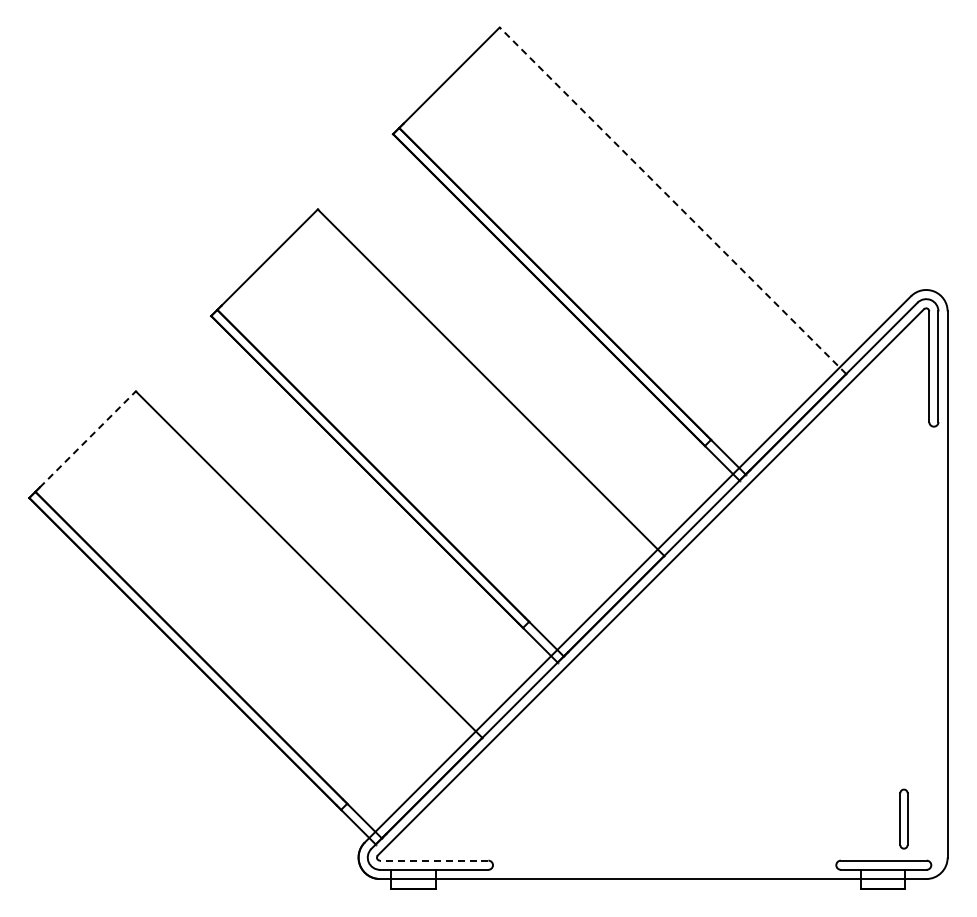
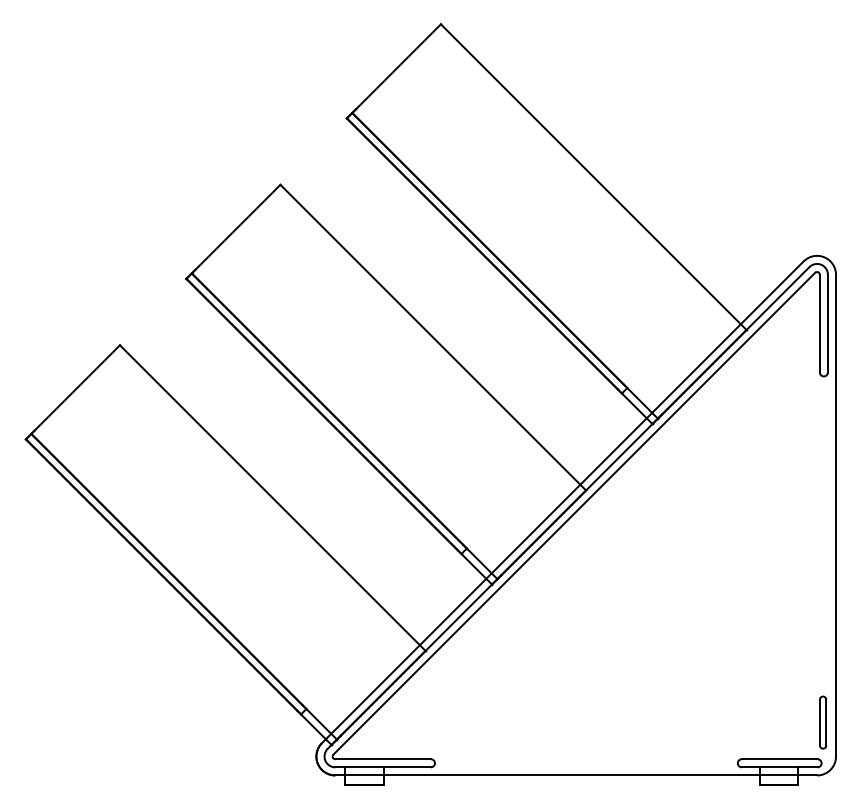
line: (672, 200) -> (593, 176), dashed -> solid
line: (87, 439) -> (77, 387), dashed -> solid
part: (903, 818) -> (822, 722), moved
line: (433, 860) -> (382, 759), dashed -> solid

